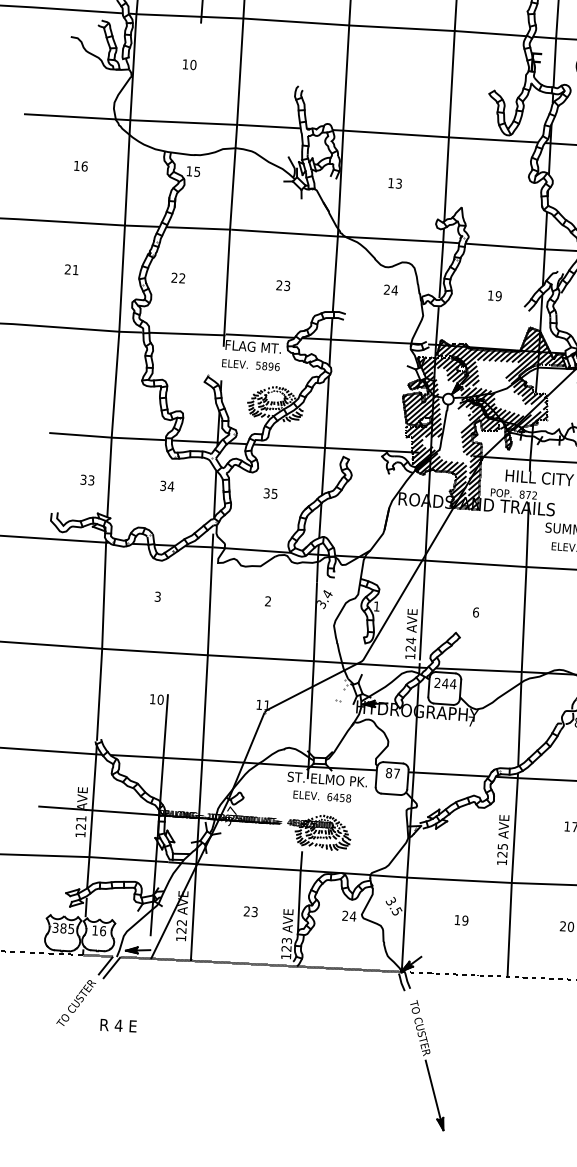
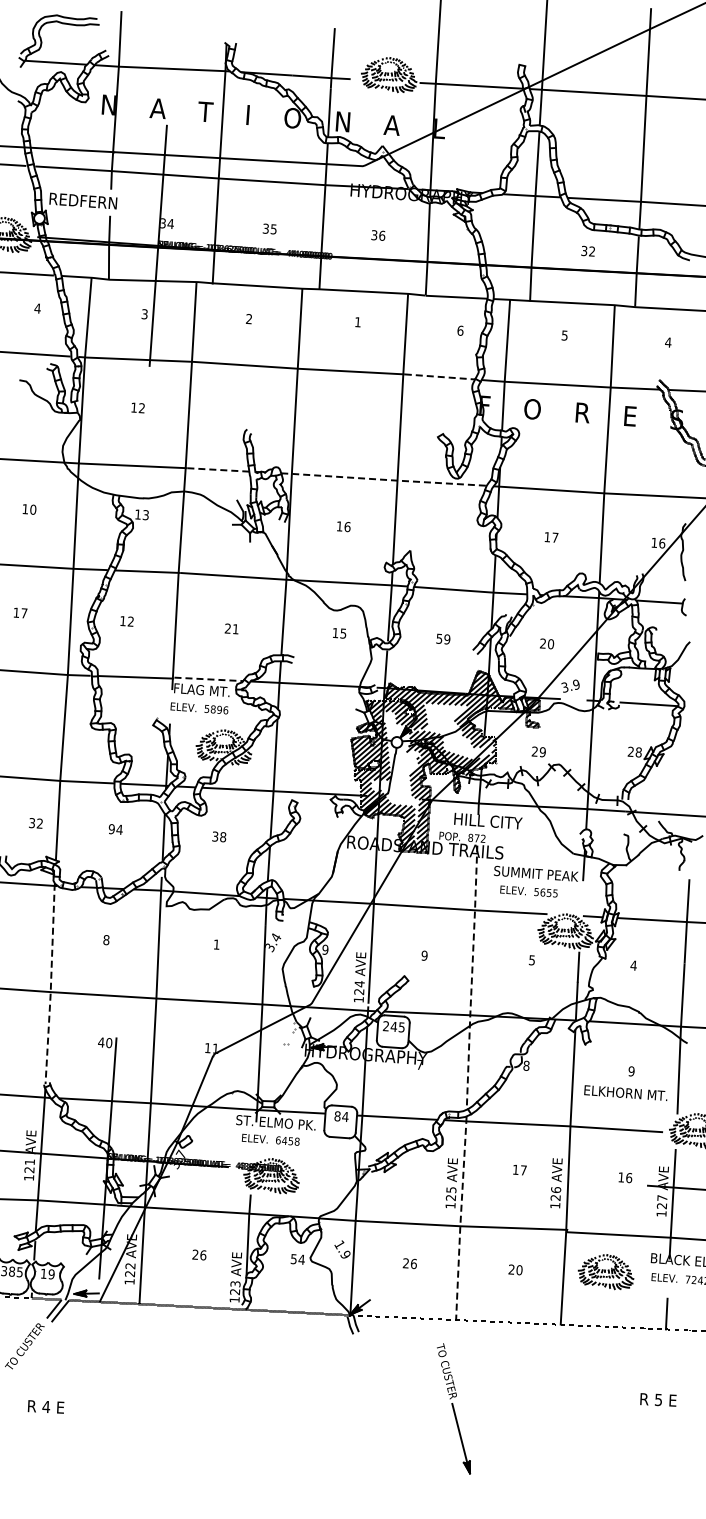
line: (491, 33) -> (440, 376), solid -> dashed
text: (192, 65) -> (141, 408), 10 -> 12
line: (269, 126) -> (218, 469), solid -> dashed
line: (434, 136) -> (383, 479), solid -> dashed
text: (84, 166) -> (33, 509), 16 -> 10
text: (196, 171) -> (145, 514), 15 -> 13
text: (398, 183) -> (347, 526), 13 -> 16
text: (71, 269) -> (20, 612), 21 -> 17
text: (173, 277) -> (122, 620), 22 -> 12
text: (286, 286) -> (235, 629), 23 -> 21
text: (390, 289) -> (339, 632), 24 -> 15
text: (490, 295) -> (439, 638), 19 -> 59
line: (260, 336) -> (209, 679), solid -> dashed
text: (90, 480) -> (39, 823), 33 -> 32
text: (162, 486) -> (111, 829), 34 -> 94
text: (274, 494) -> (223, 837), 35 -> 38
text: (157, 597) -> (106, 940), 3 -> 8
text: (267, 601) -> (216, 944), 2 -> 1
text: (376, 606) -> (325, 949), 1 -> 9
text: (475, 612) -> (424, 955), 6 -> 9
line: (522, 634) -> (471, 977), solid -> dashed
line: (102, 640) -> (51, 983), solid -> dashed
text: (452, 684) -> (401, 1027), 244 -> 245
text: (152, 699) -> (101, 1042), 10 -> 40
text: (396, 773) -> (345, 1116), 87 -> 84
line: (511, 876) -> (460, 1219), solid -> dashed
text: (393, 906) -> (342, 1249), 3.5 -> 1.9
text: (254, 912) -> (203, 1255), 23 -> 26
text: (344, 916) -> (293, 1259), 24 -> 54
text: (460, 920) -> (409, 1263), 19 -> 26
text: (102, 931) -> (51, 1274), 16 -> 19
text: (117, 1025) -> (45, 1406), moved
part: (427, 1065) -> (454, 1408), moved

